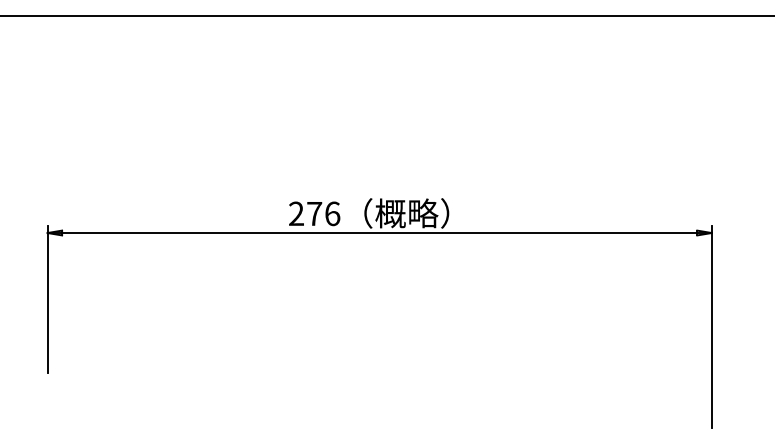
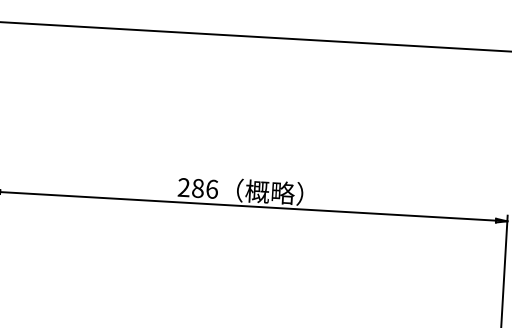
text: (314, 213) -> (198, 188), 276 -> 286

